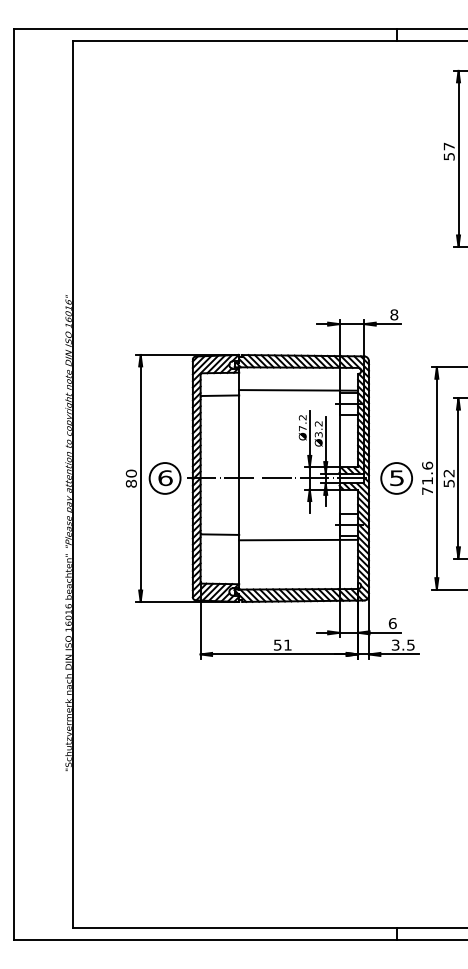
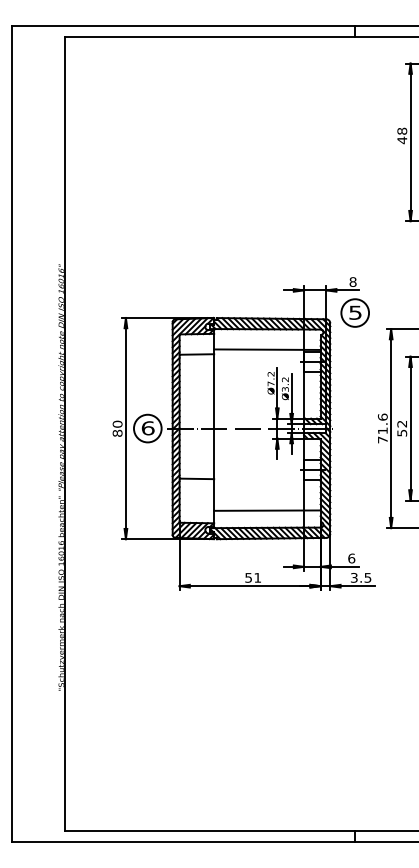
text: (448, 151) -> (401, 135), 57 -> 48
part: (396, 478) -> (355, 313), moved
line: (298, 539) -> (267, 510), moved

